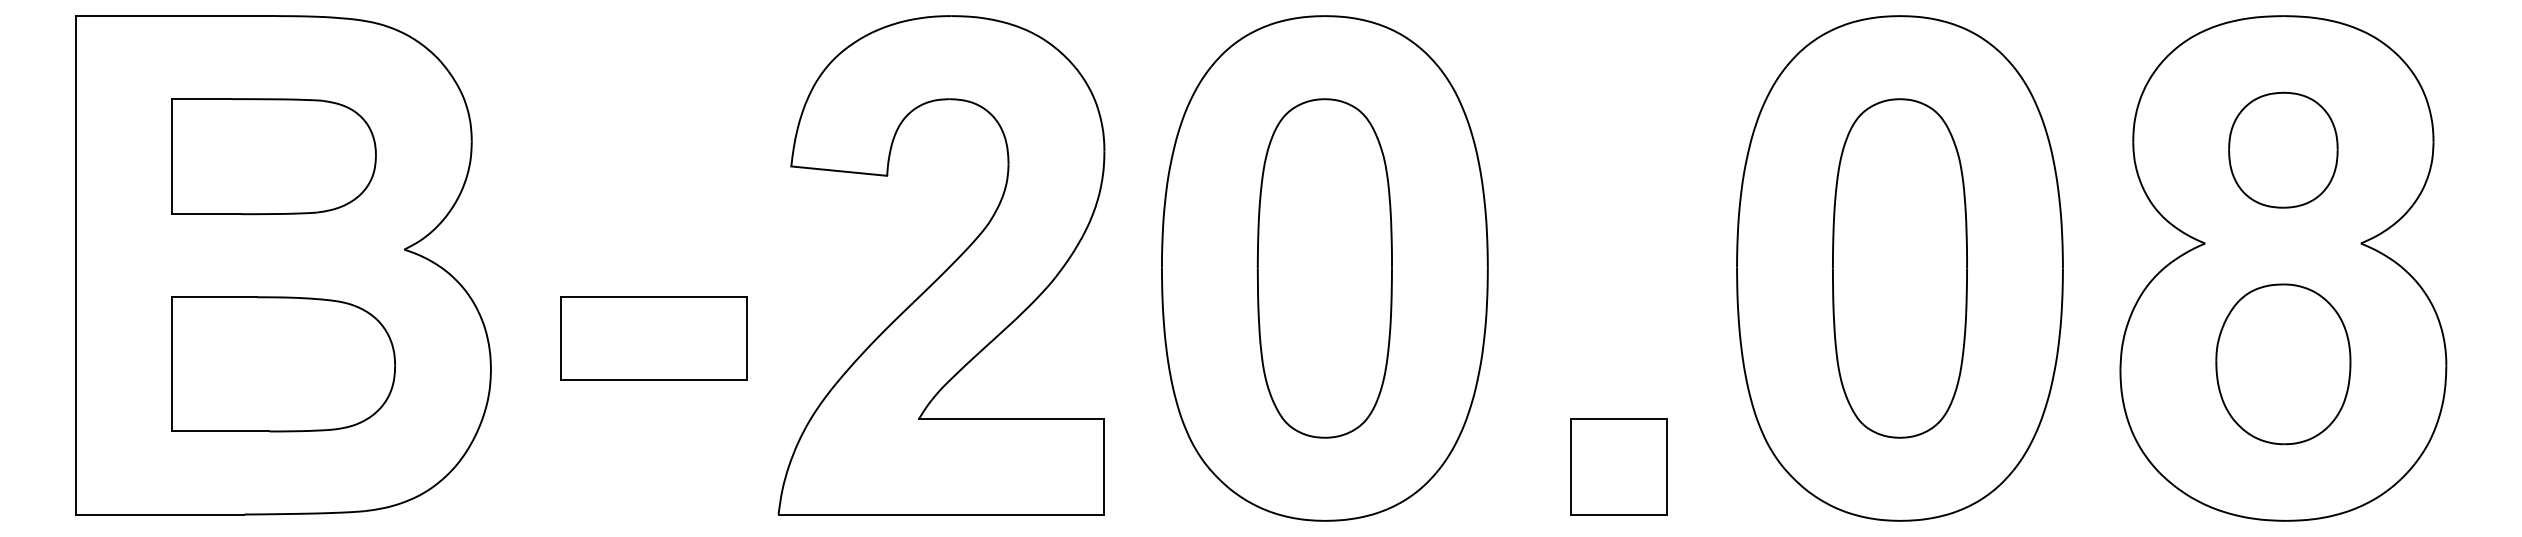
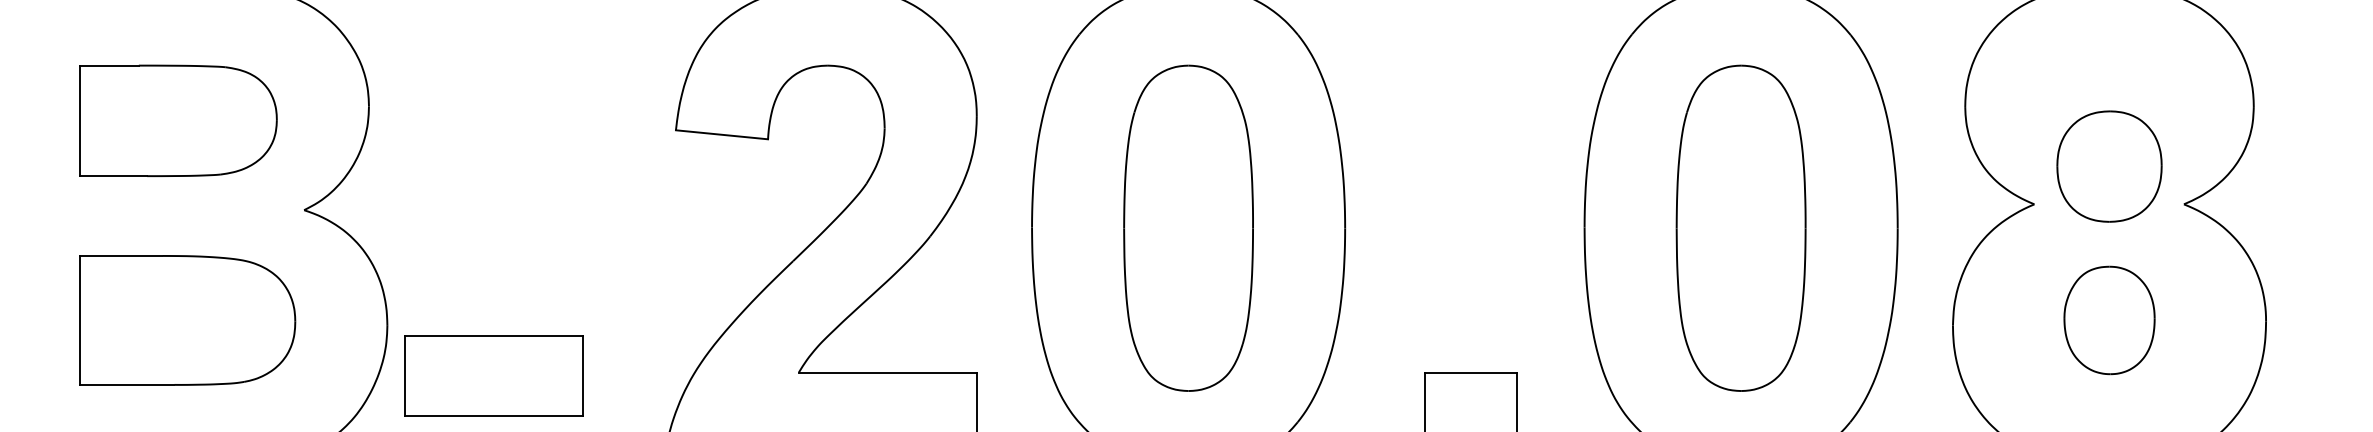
part: (2283, 149) -> (2109, 165), moved
part: (653, 338) -> (493, 375), moved
part: (2283, 364) -> (2109, 320), size x0.7

